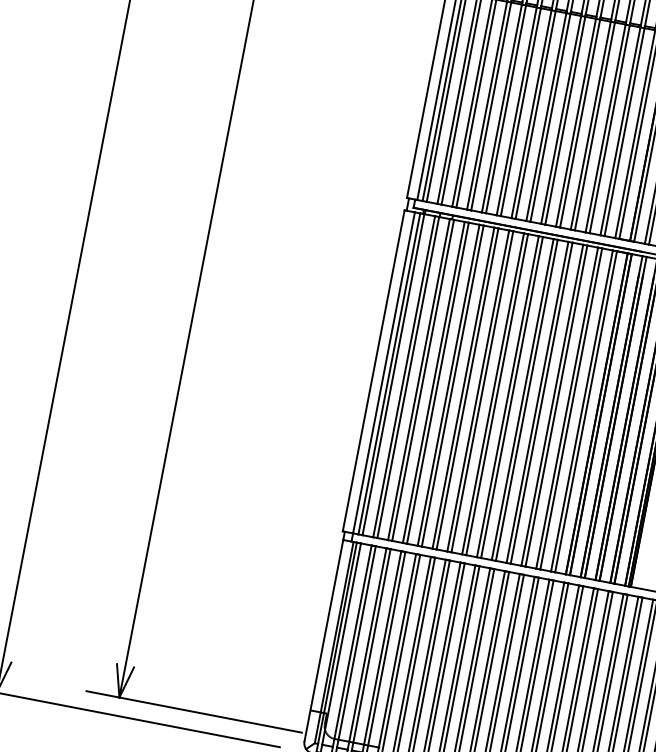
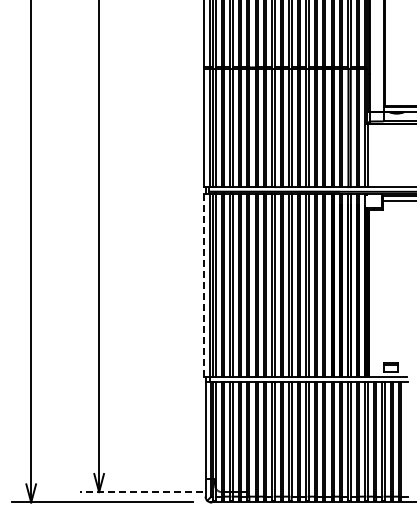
line: (373, 370) -> (204, 285), solid -> dashed
line: (193, 712) -> (141, 492), solid -> dashed

